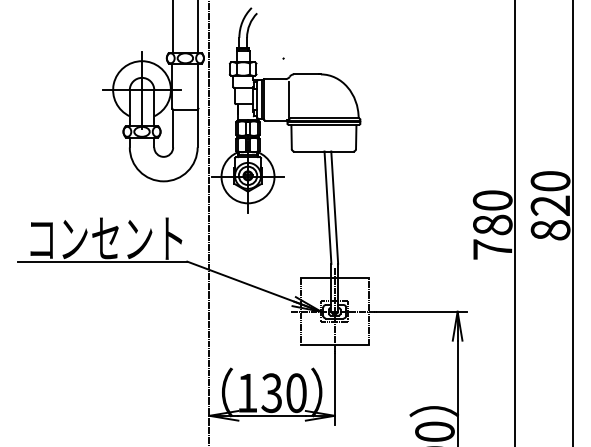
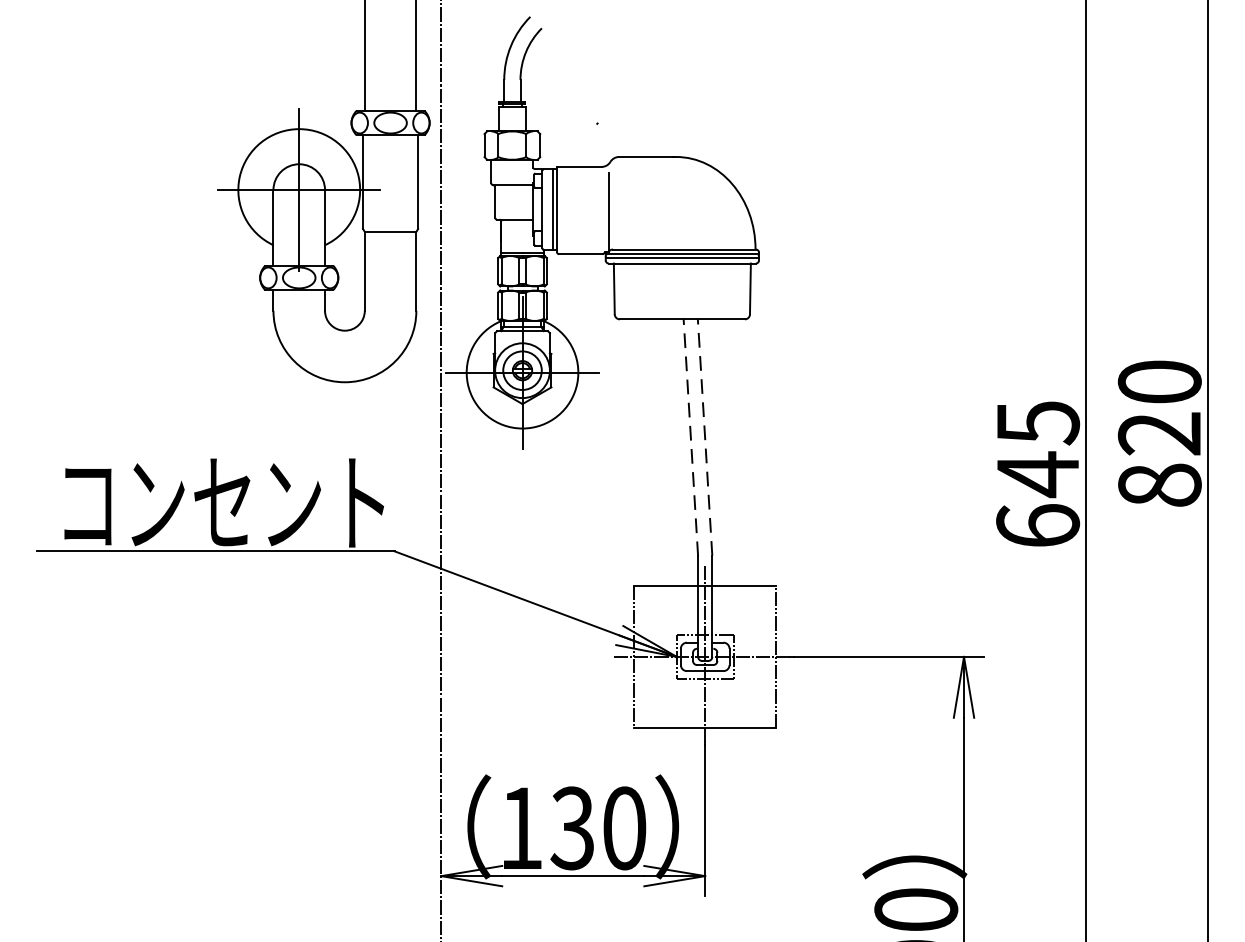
line: (327, 207) -> (689, 437), solid -> dashed
line: (334, 207) -> (704, 437), solid -> dashed
text: (492, 224) -> (1037, 473), 780 -> 645

